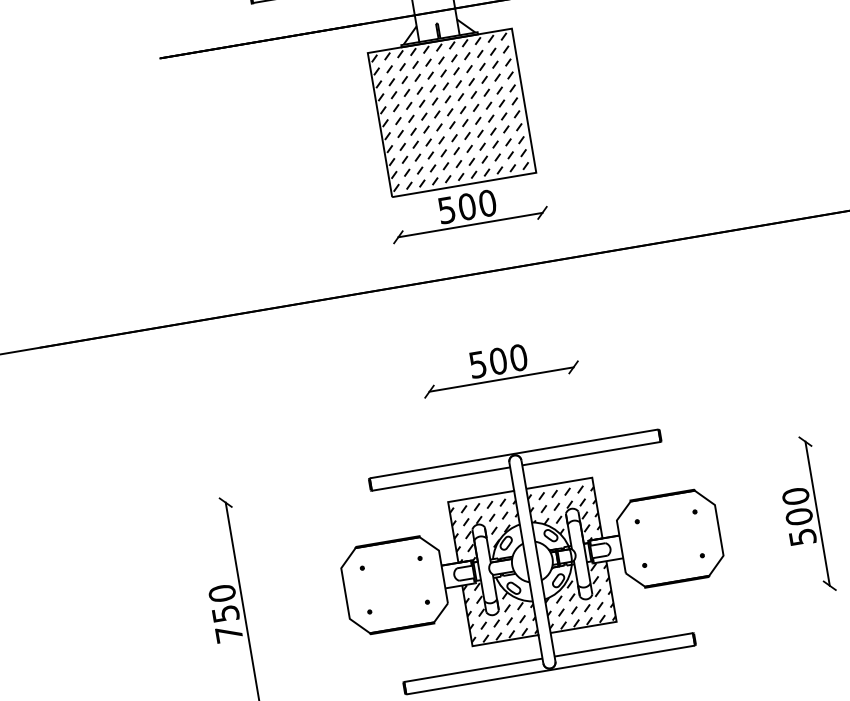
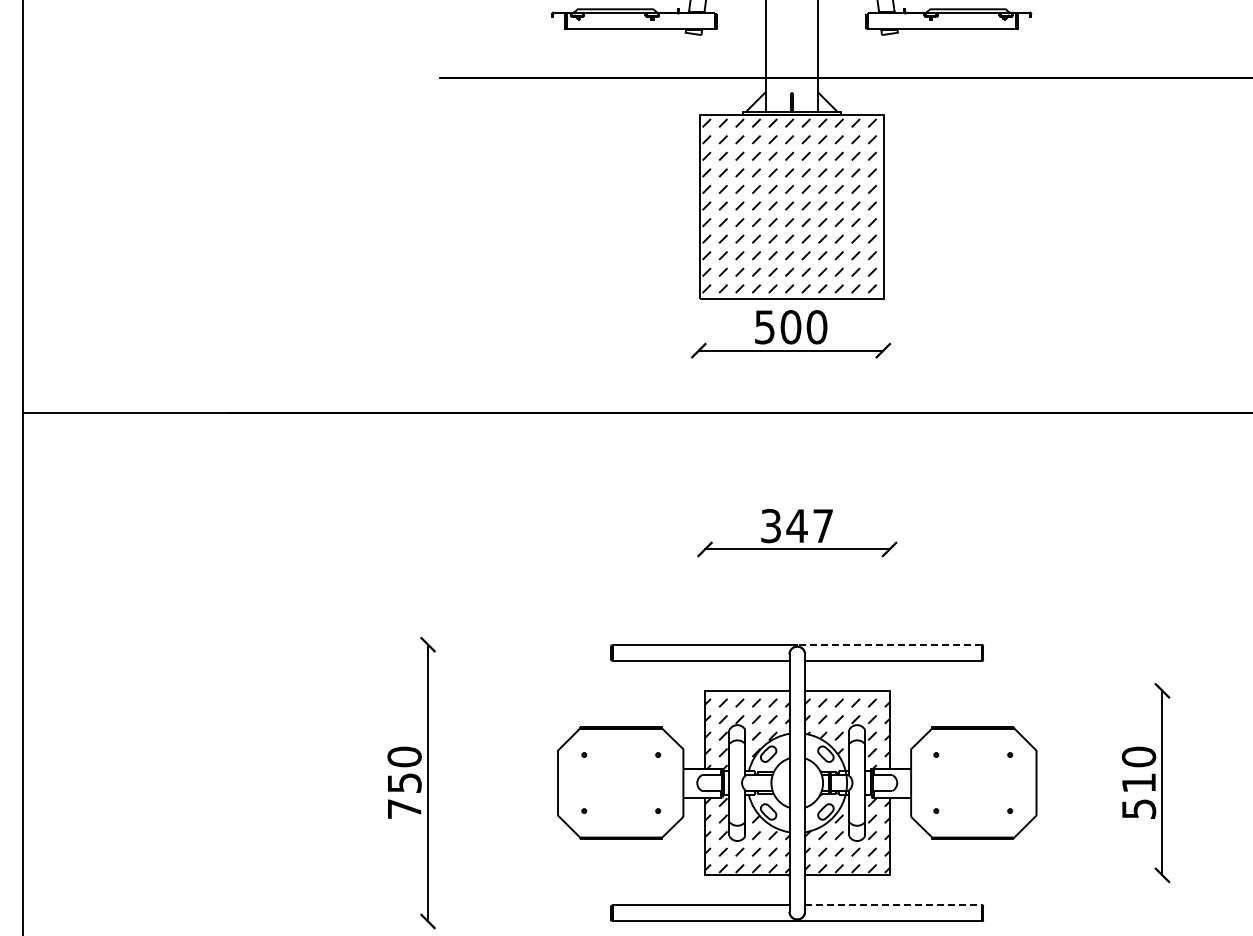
text: (498, 360) -> (797, 525), 500 -> 347
line: (586, 441) -> (889, 644), solid -> dashed
text: (798, 516) -> (1138, 782), 500 -> 510
line: (623, 644) -> (893, 905), solid -> dashed

